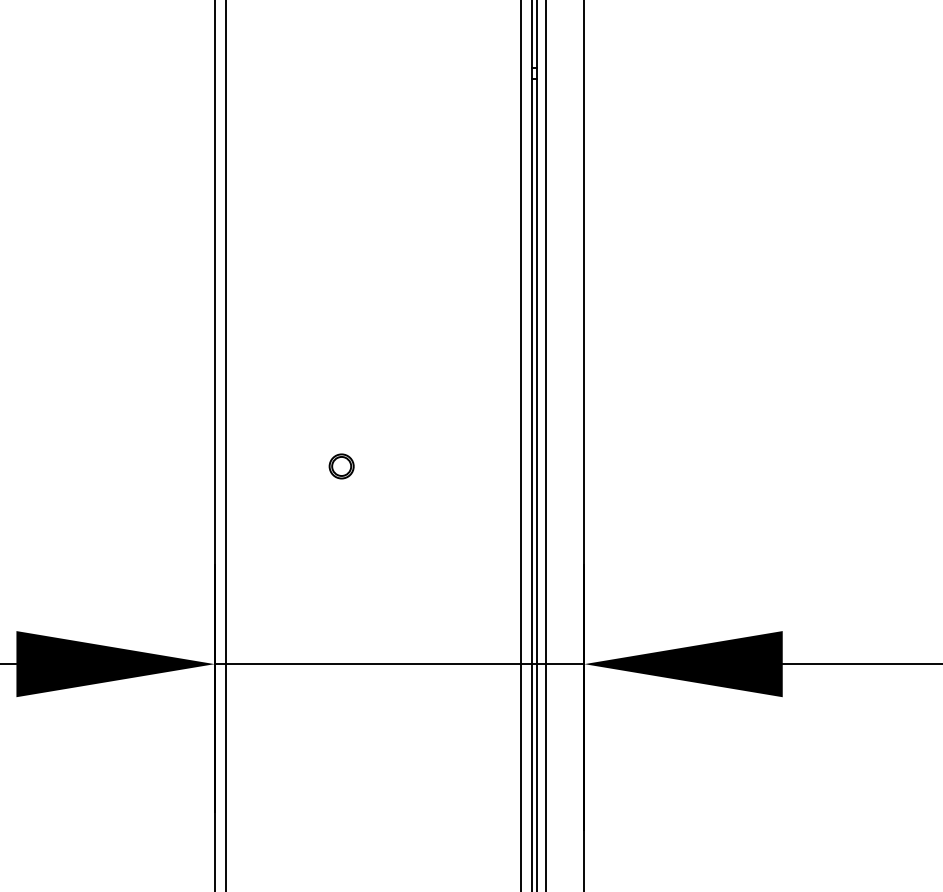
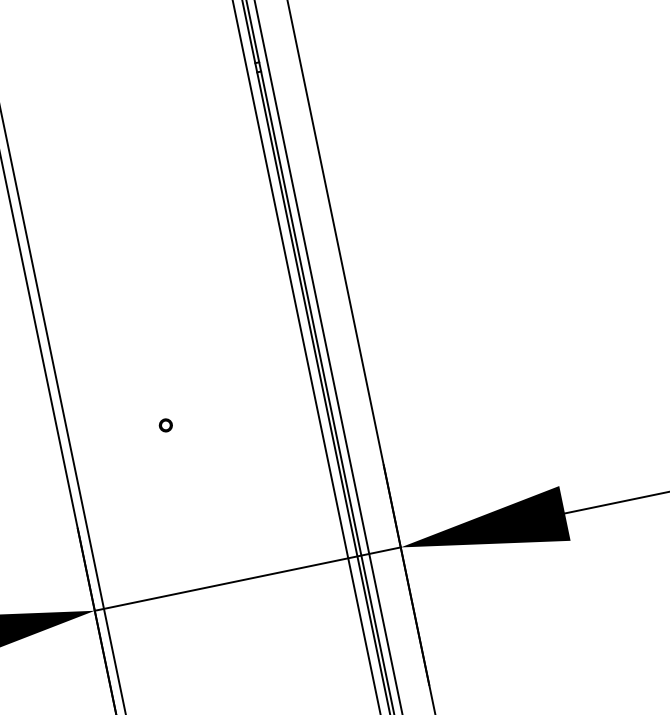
part: (341, 466) -> (165, 425), size x0.6

